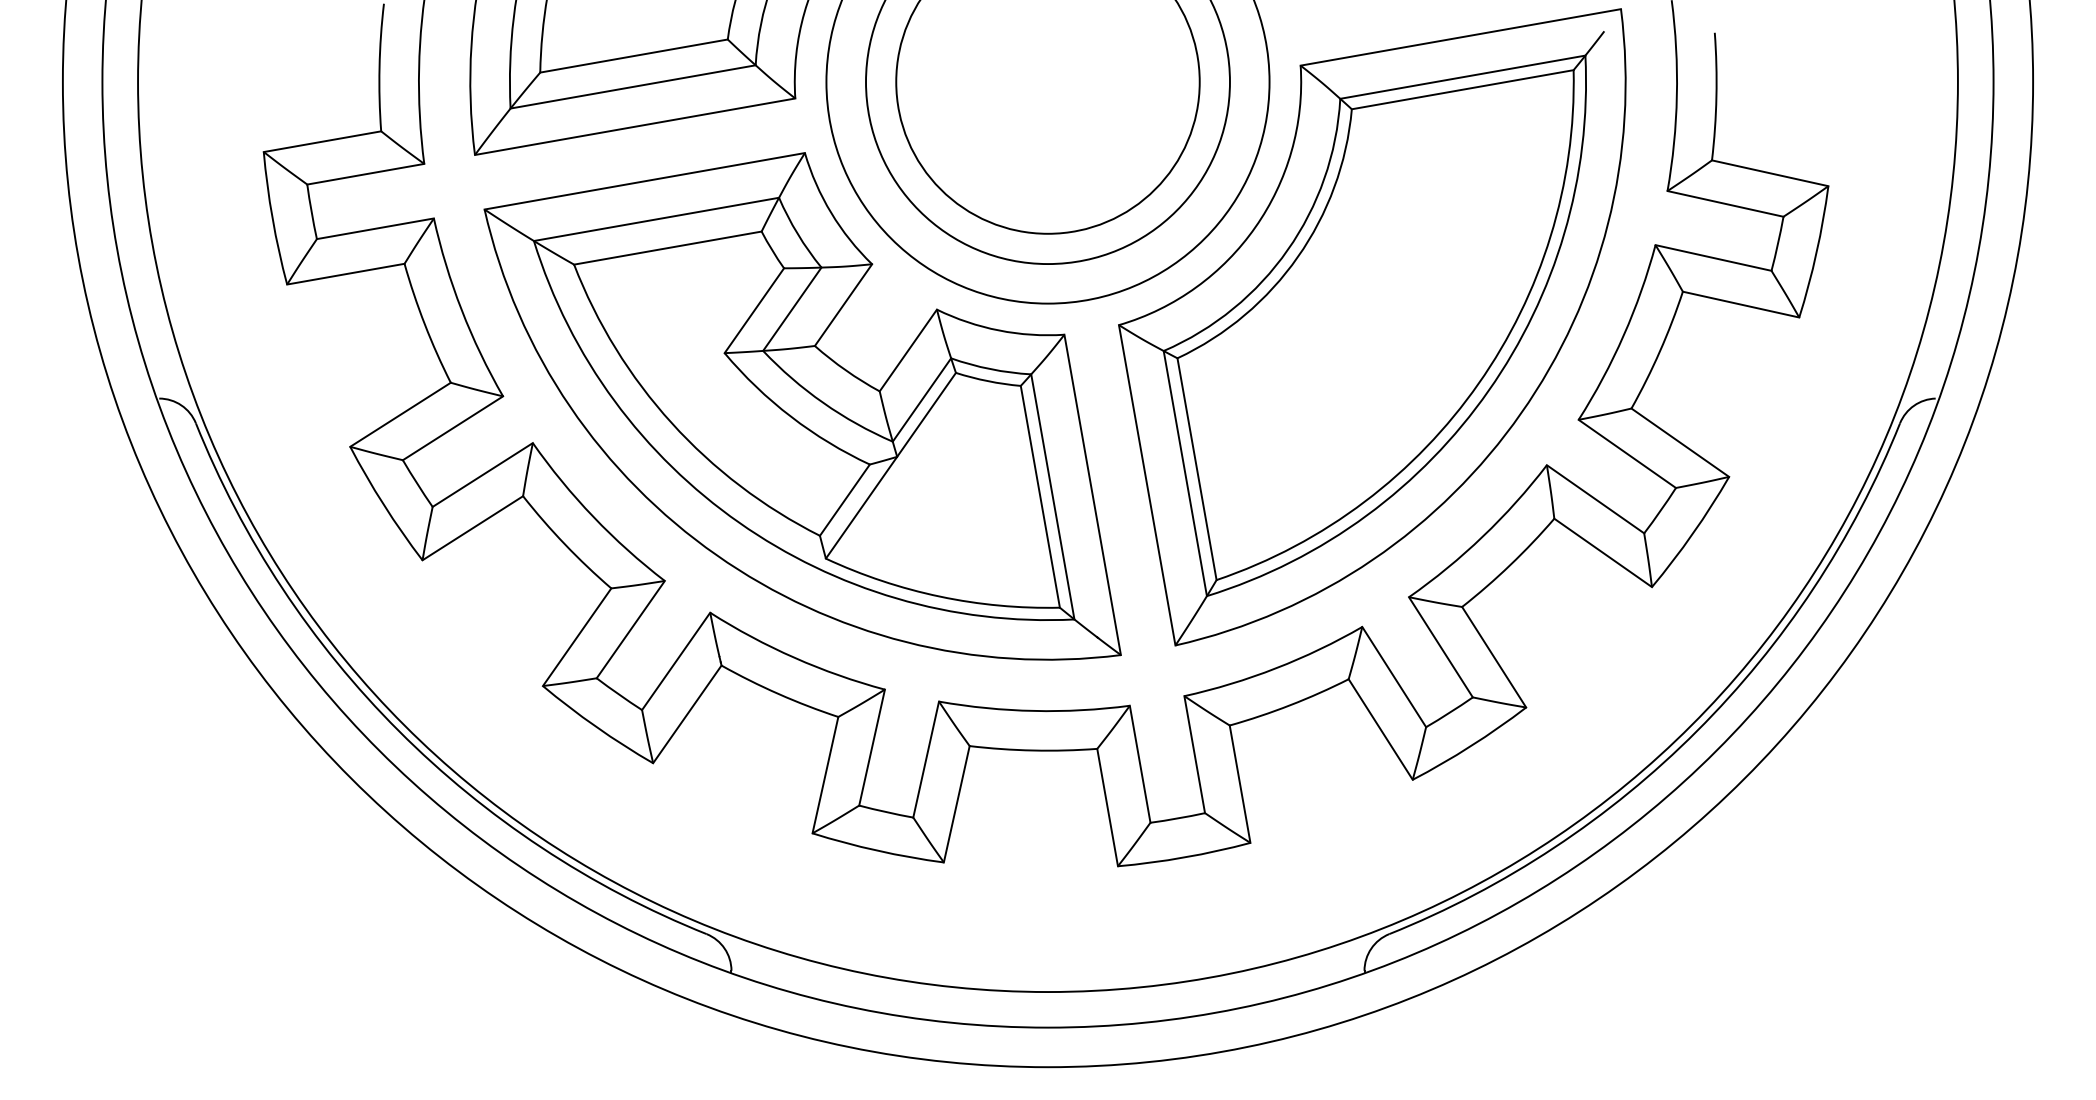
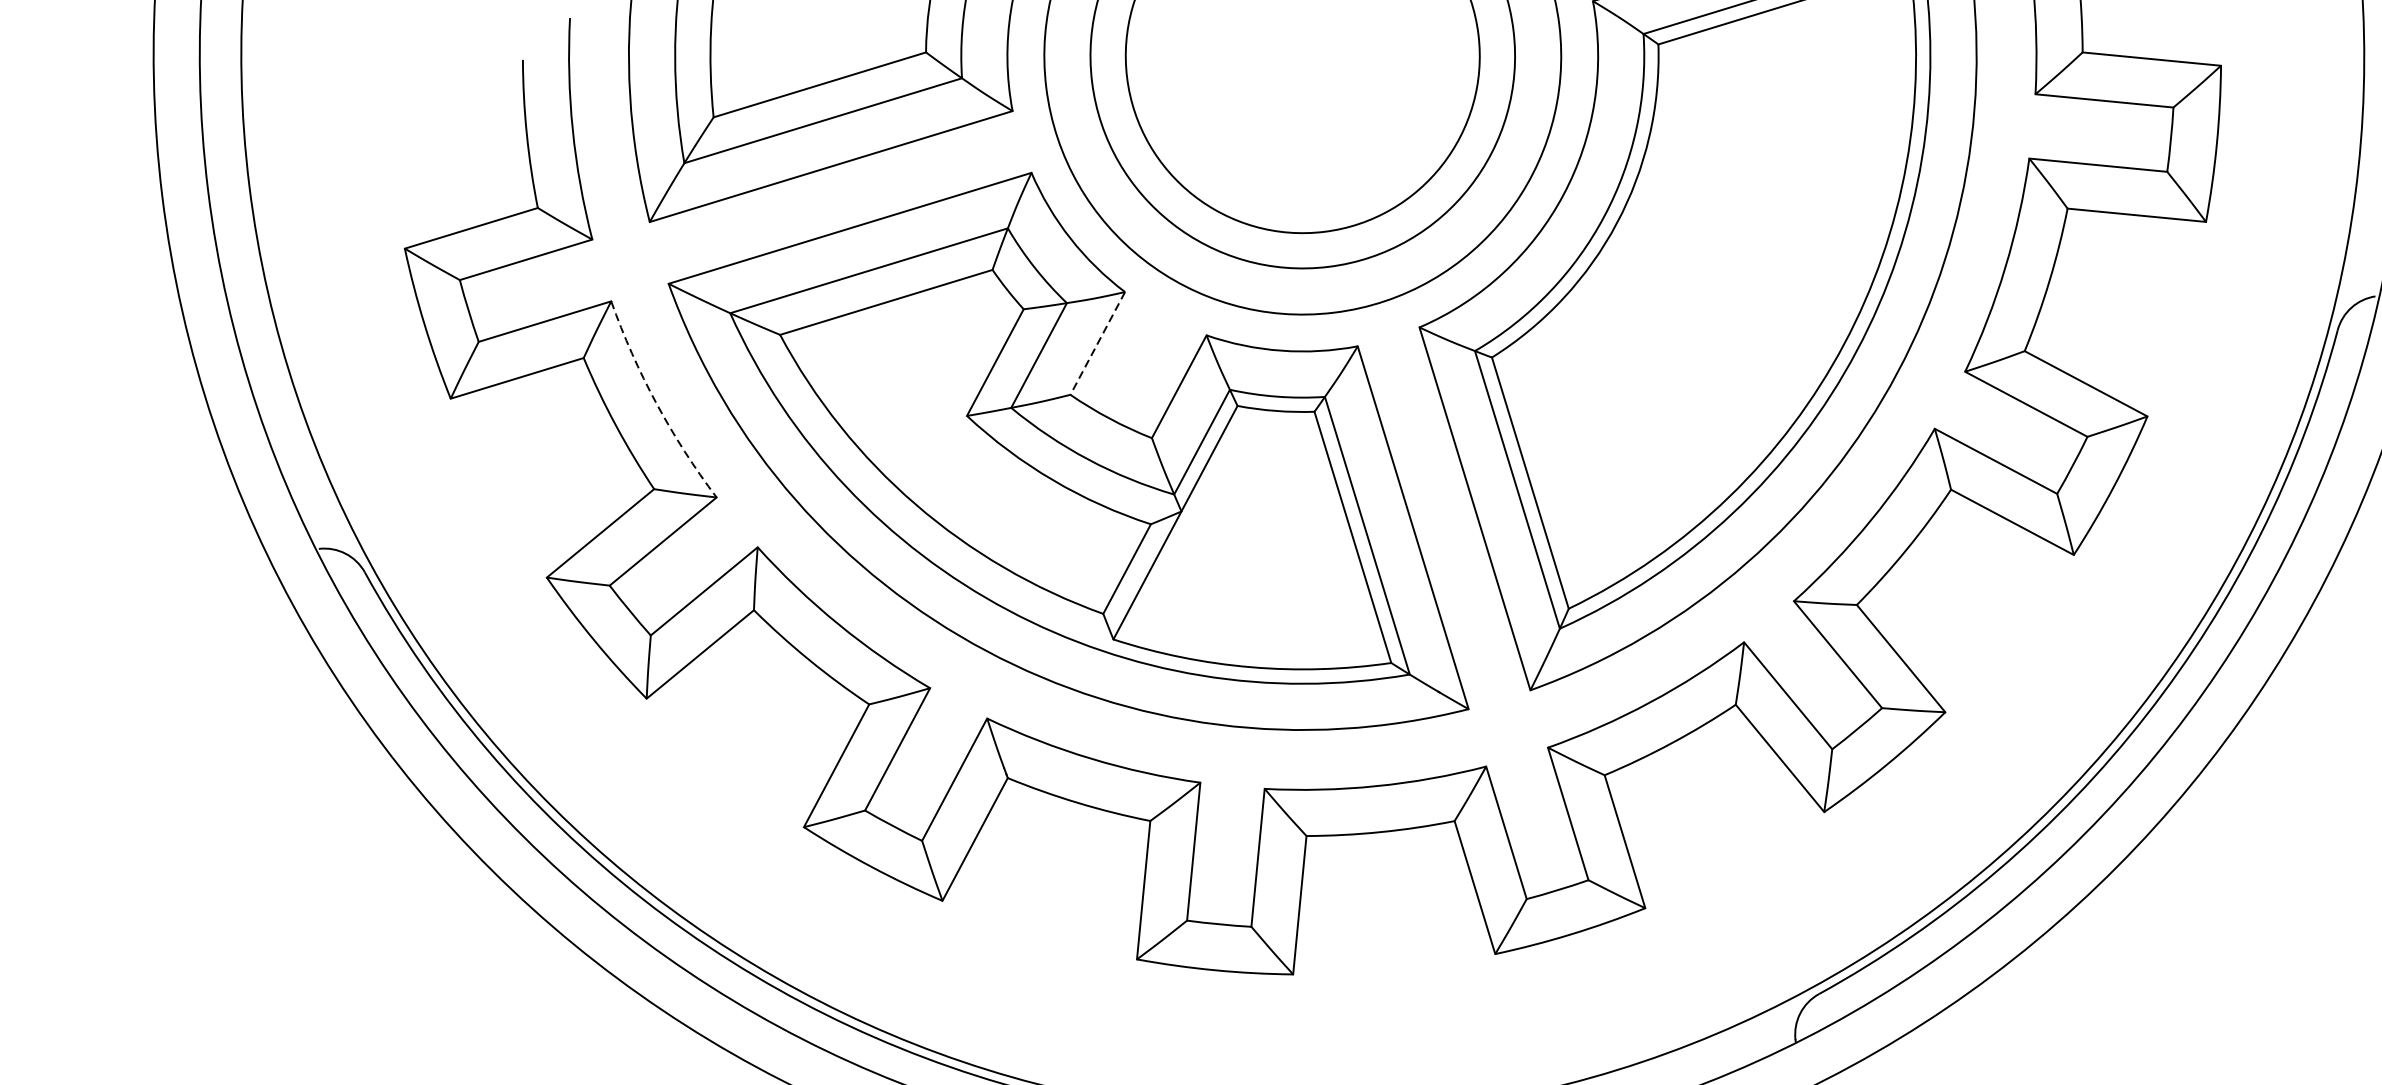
line: (843, 305) -> (1097, 343), solid -> dashed
arc: (461, 310) -> (656, 403), solid -> dashed

